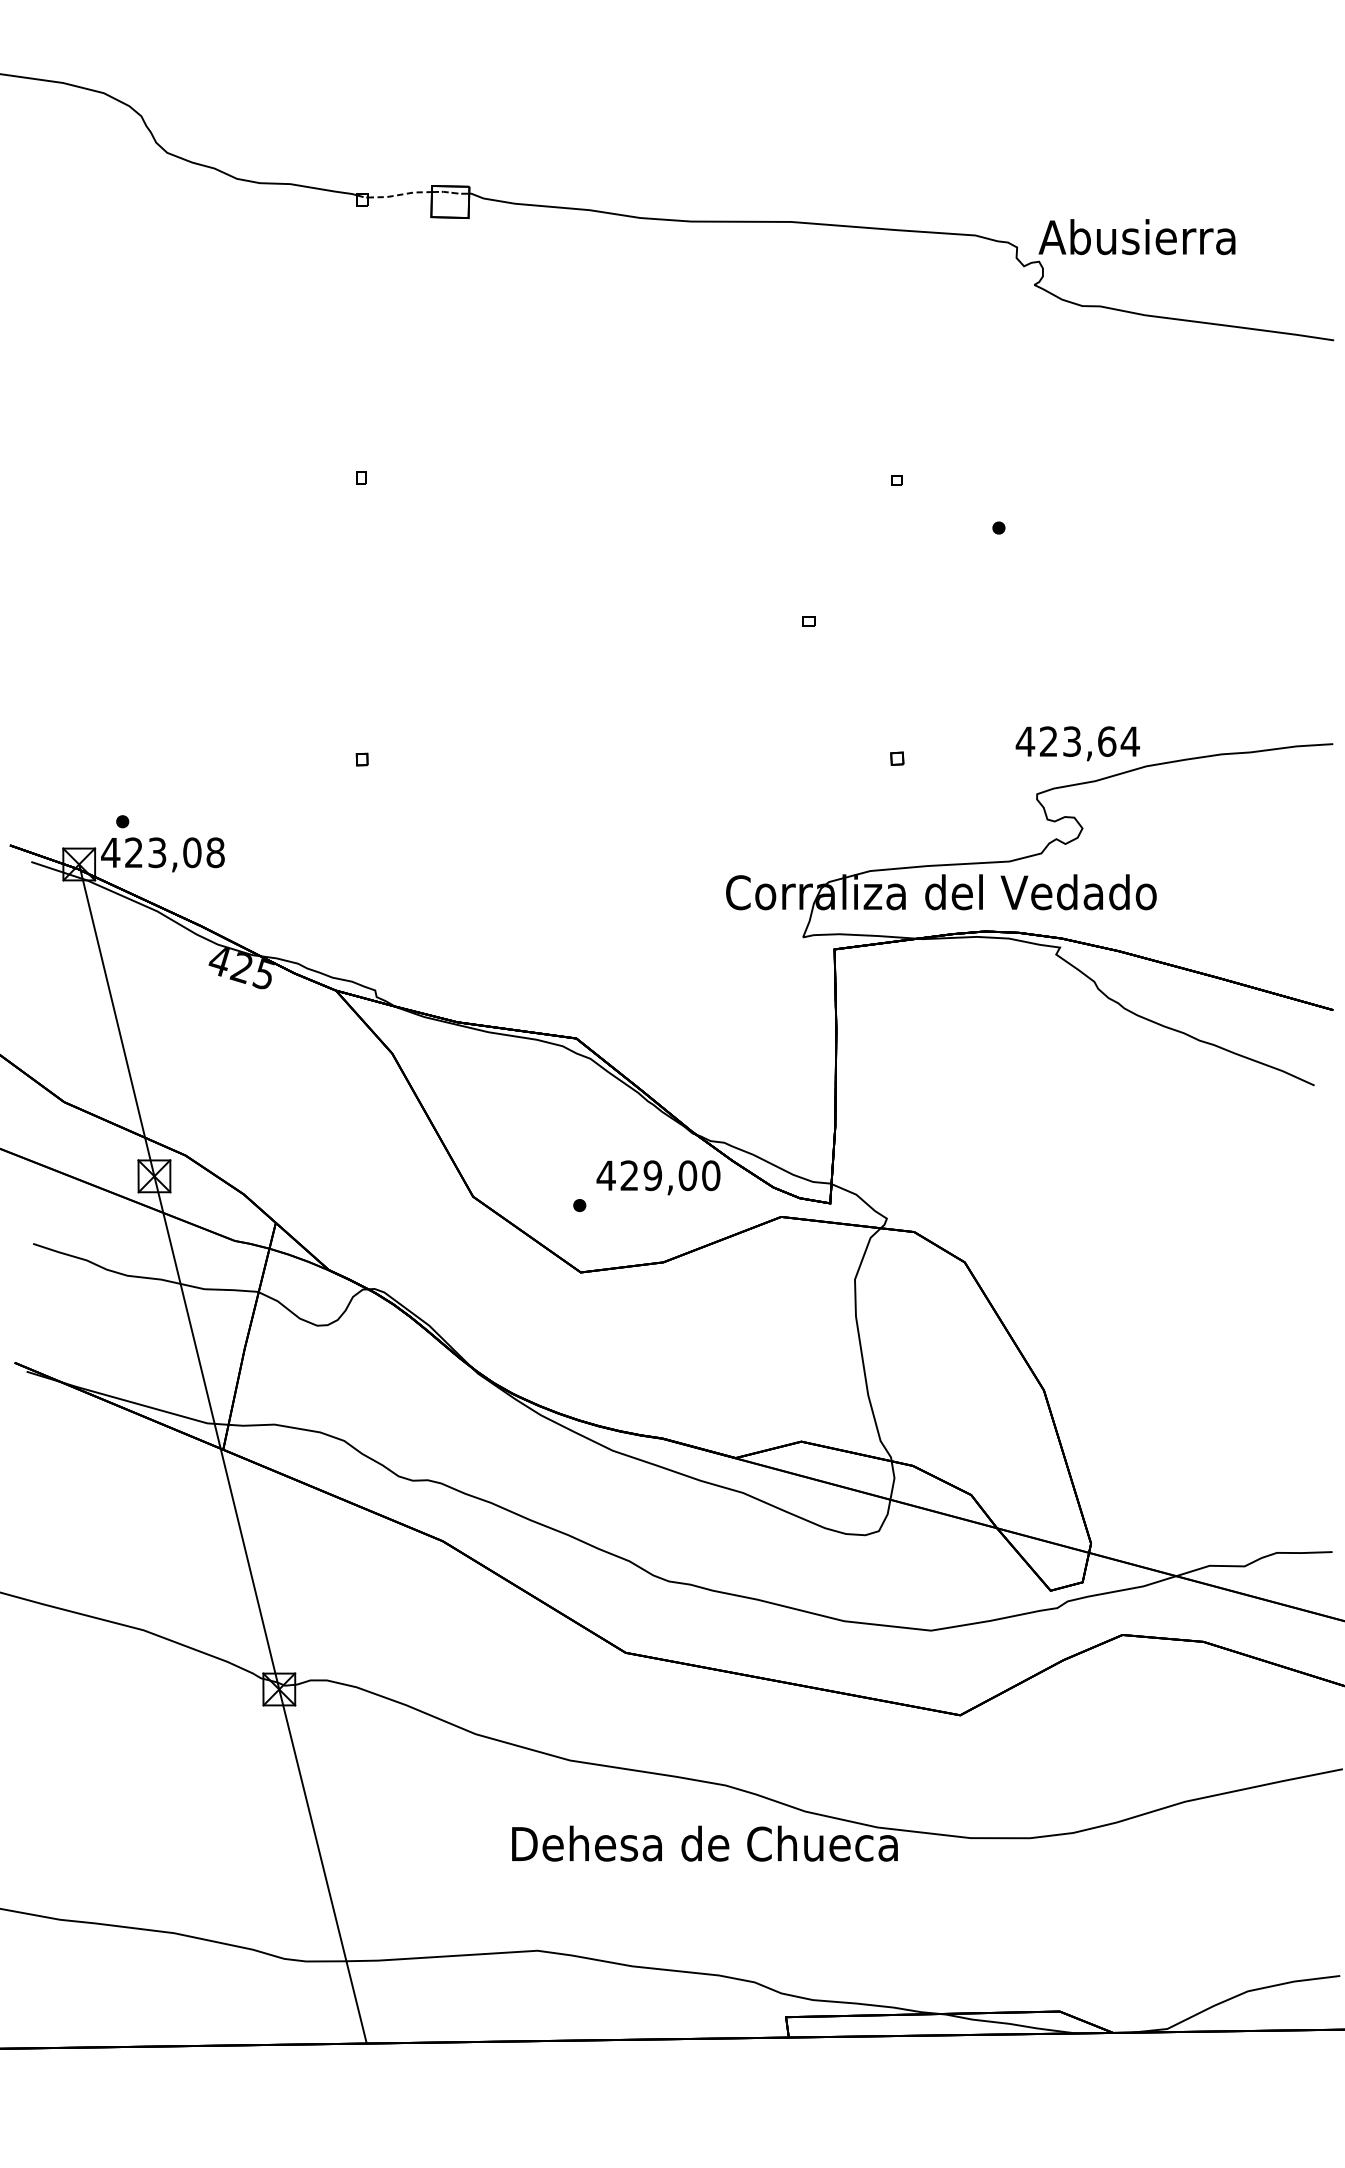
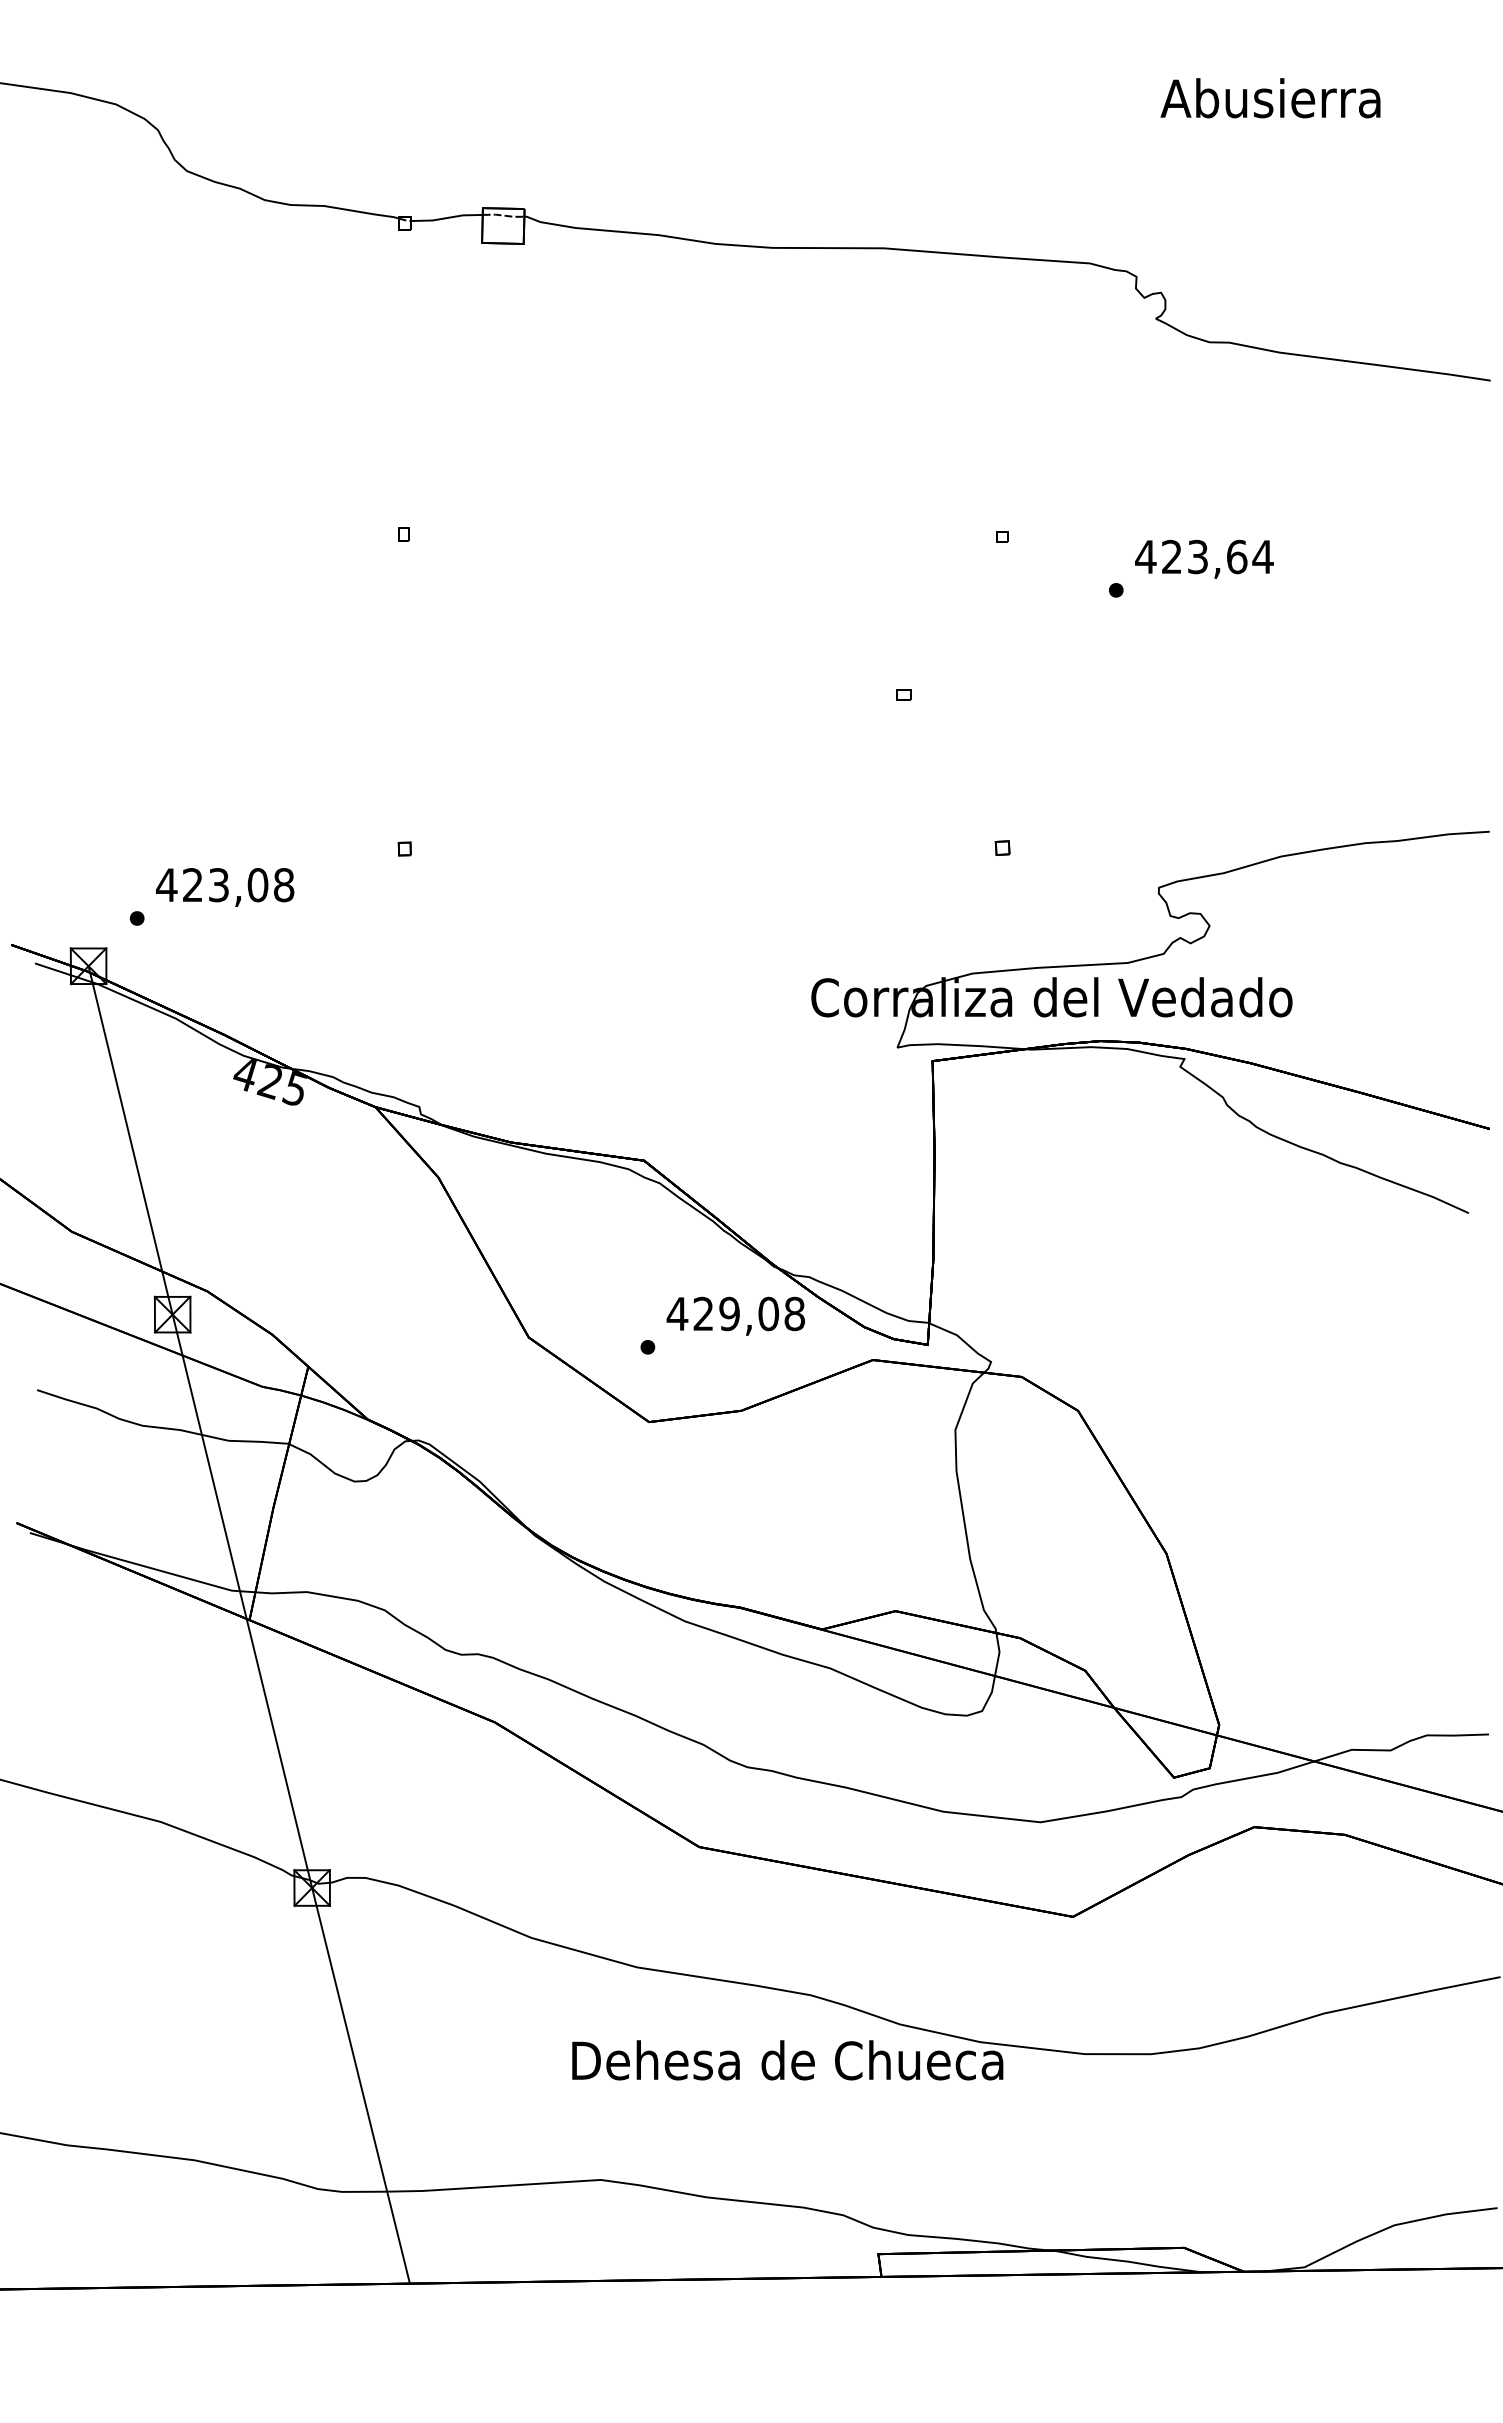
line: (400, 195) -> (447, 218), dashed -> solid
text: (1137, 237) -> (1270, 98), moved
text: (1077, 743) -> (1204, 558), moved
text: (163, 854) -> (225, 887), moved
text: (710, 1175) -> (794, 1313), 429,00 -> 429,08

